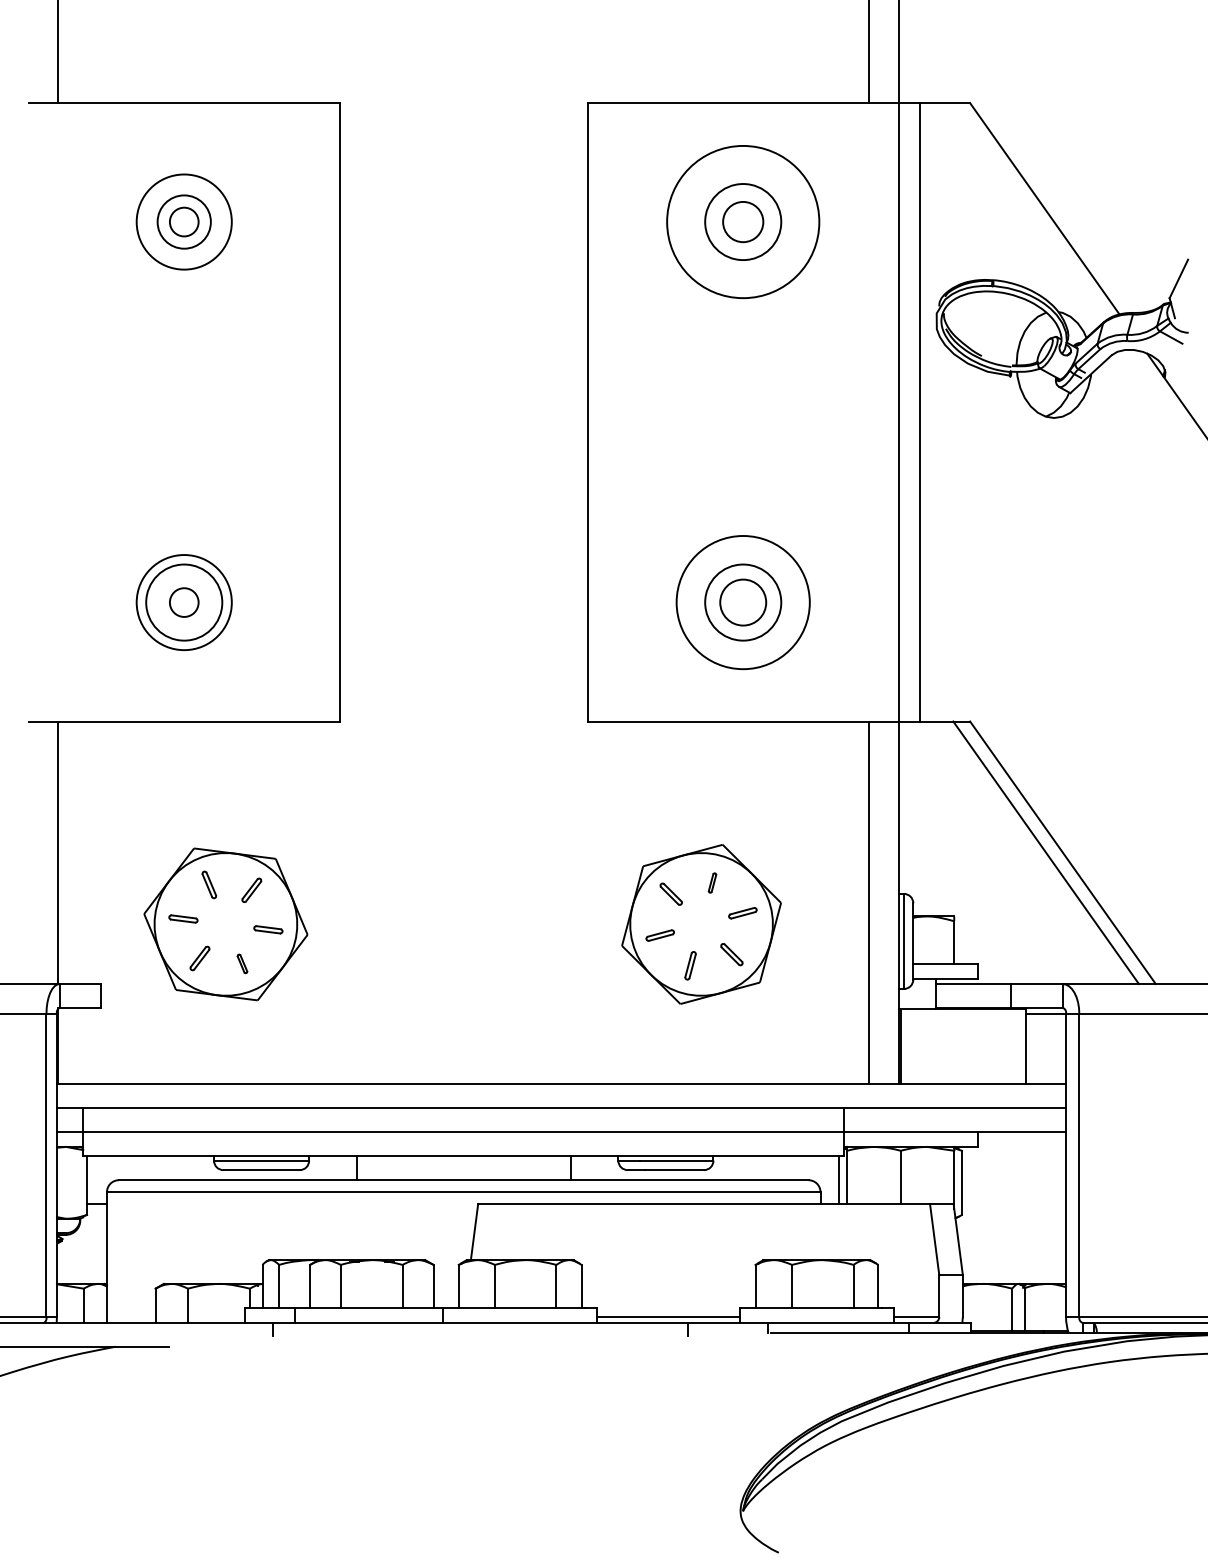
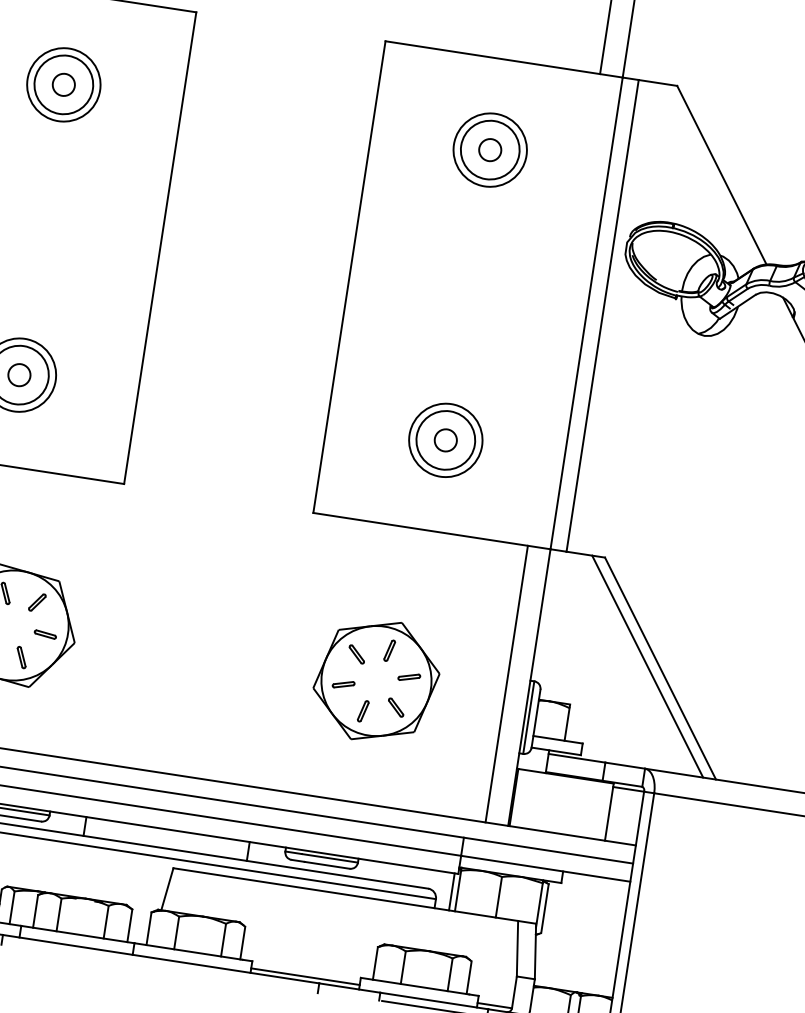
circle: (742, 221) -> (489, 149), size x0.62
circle: (742, 221) -> (489, 149), size x0.71
circle: (184, 222) -> (63, 85), size x1.43
circle: (742, 602) -> (445, 440), size x0.62
circle: (742, 602) -> (445, 440), size x0.71
part: (712, 882) -> (389, 650), size x1.43
part: (242, 963) -> (21, 657), size x1.43

